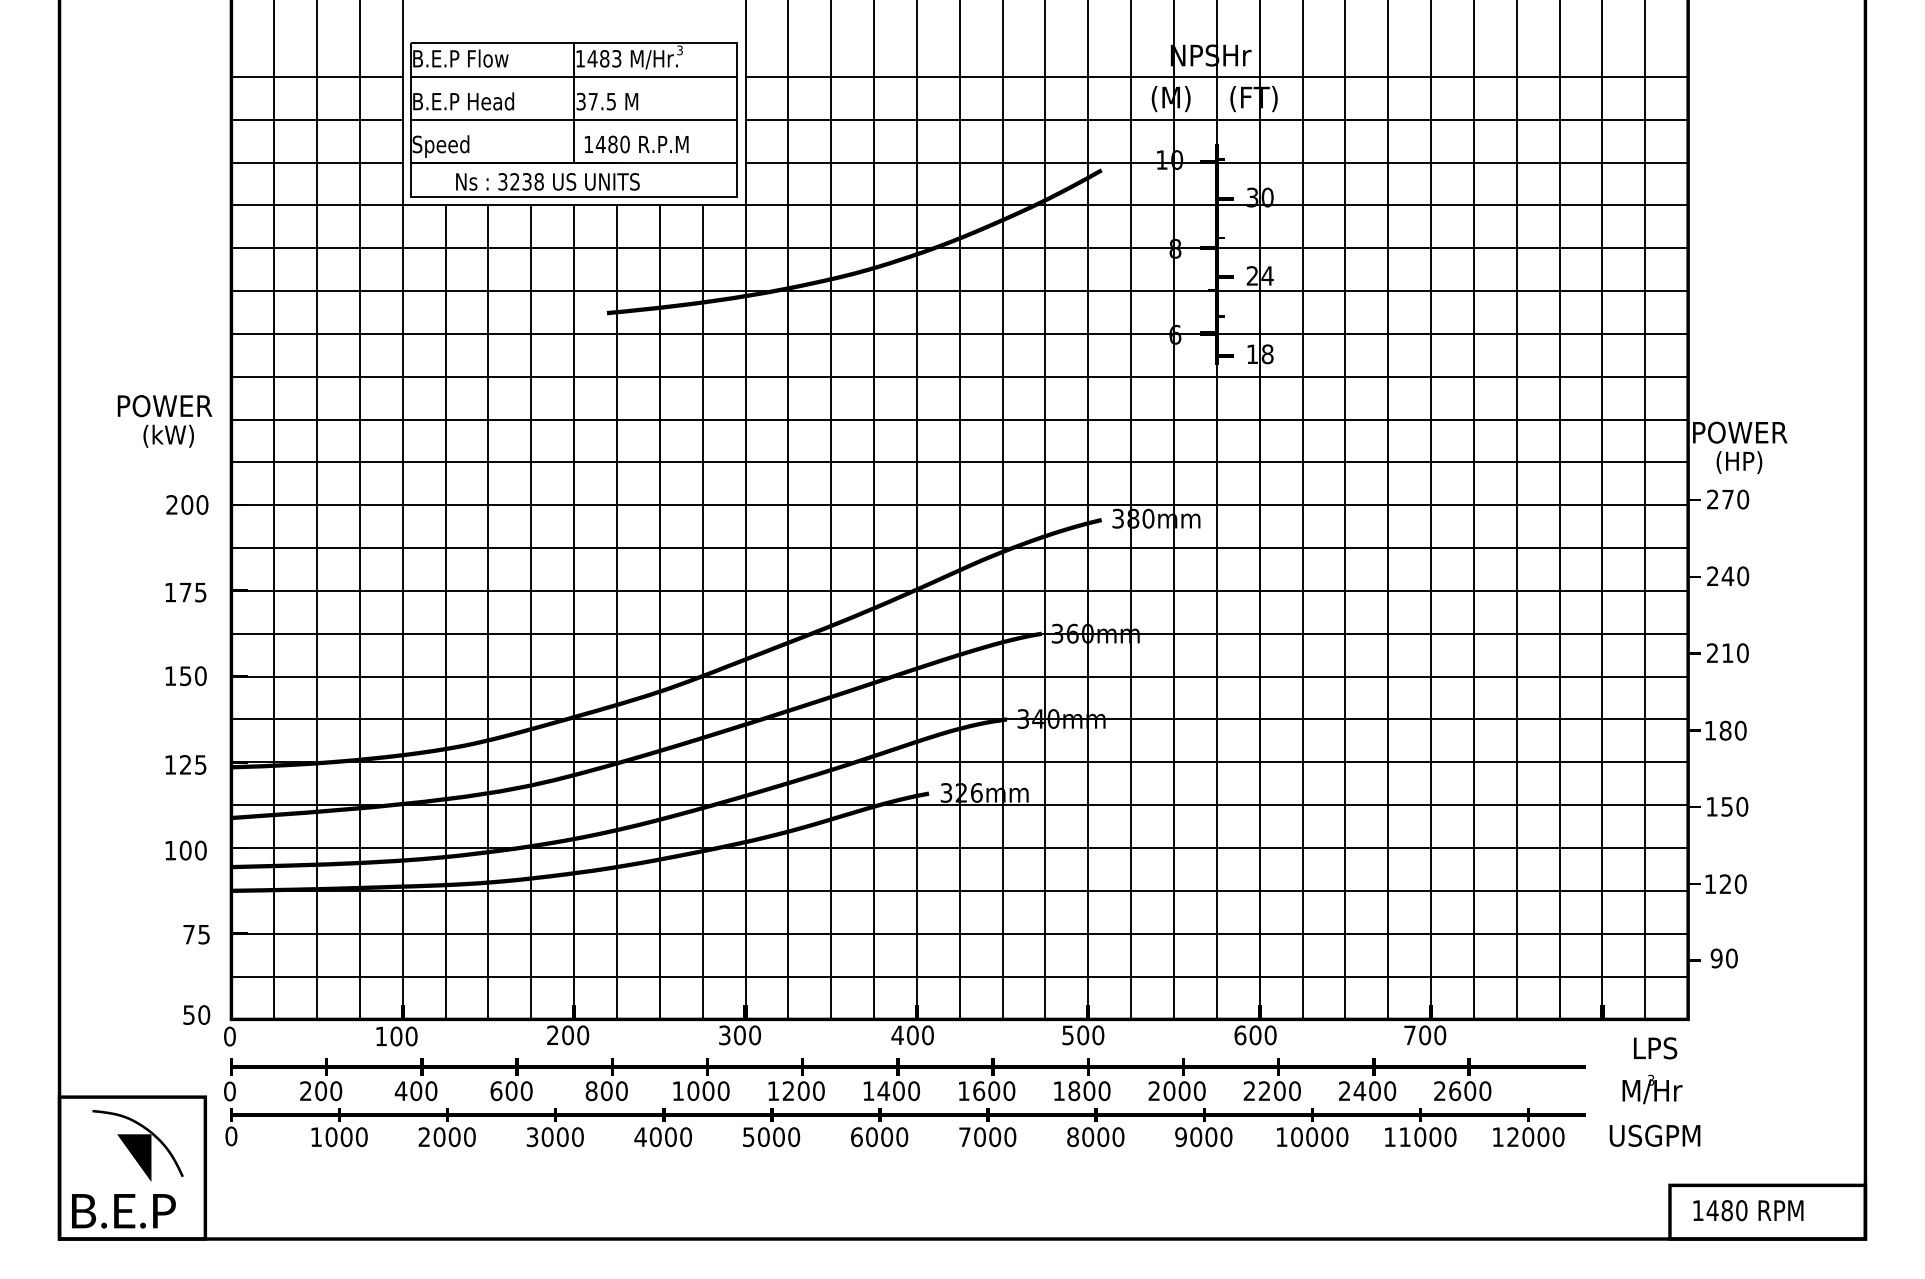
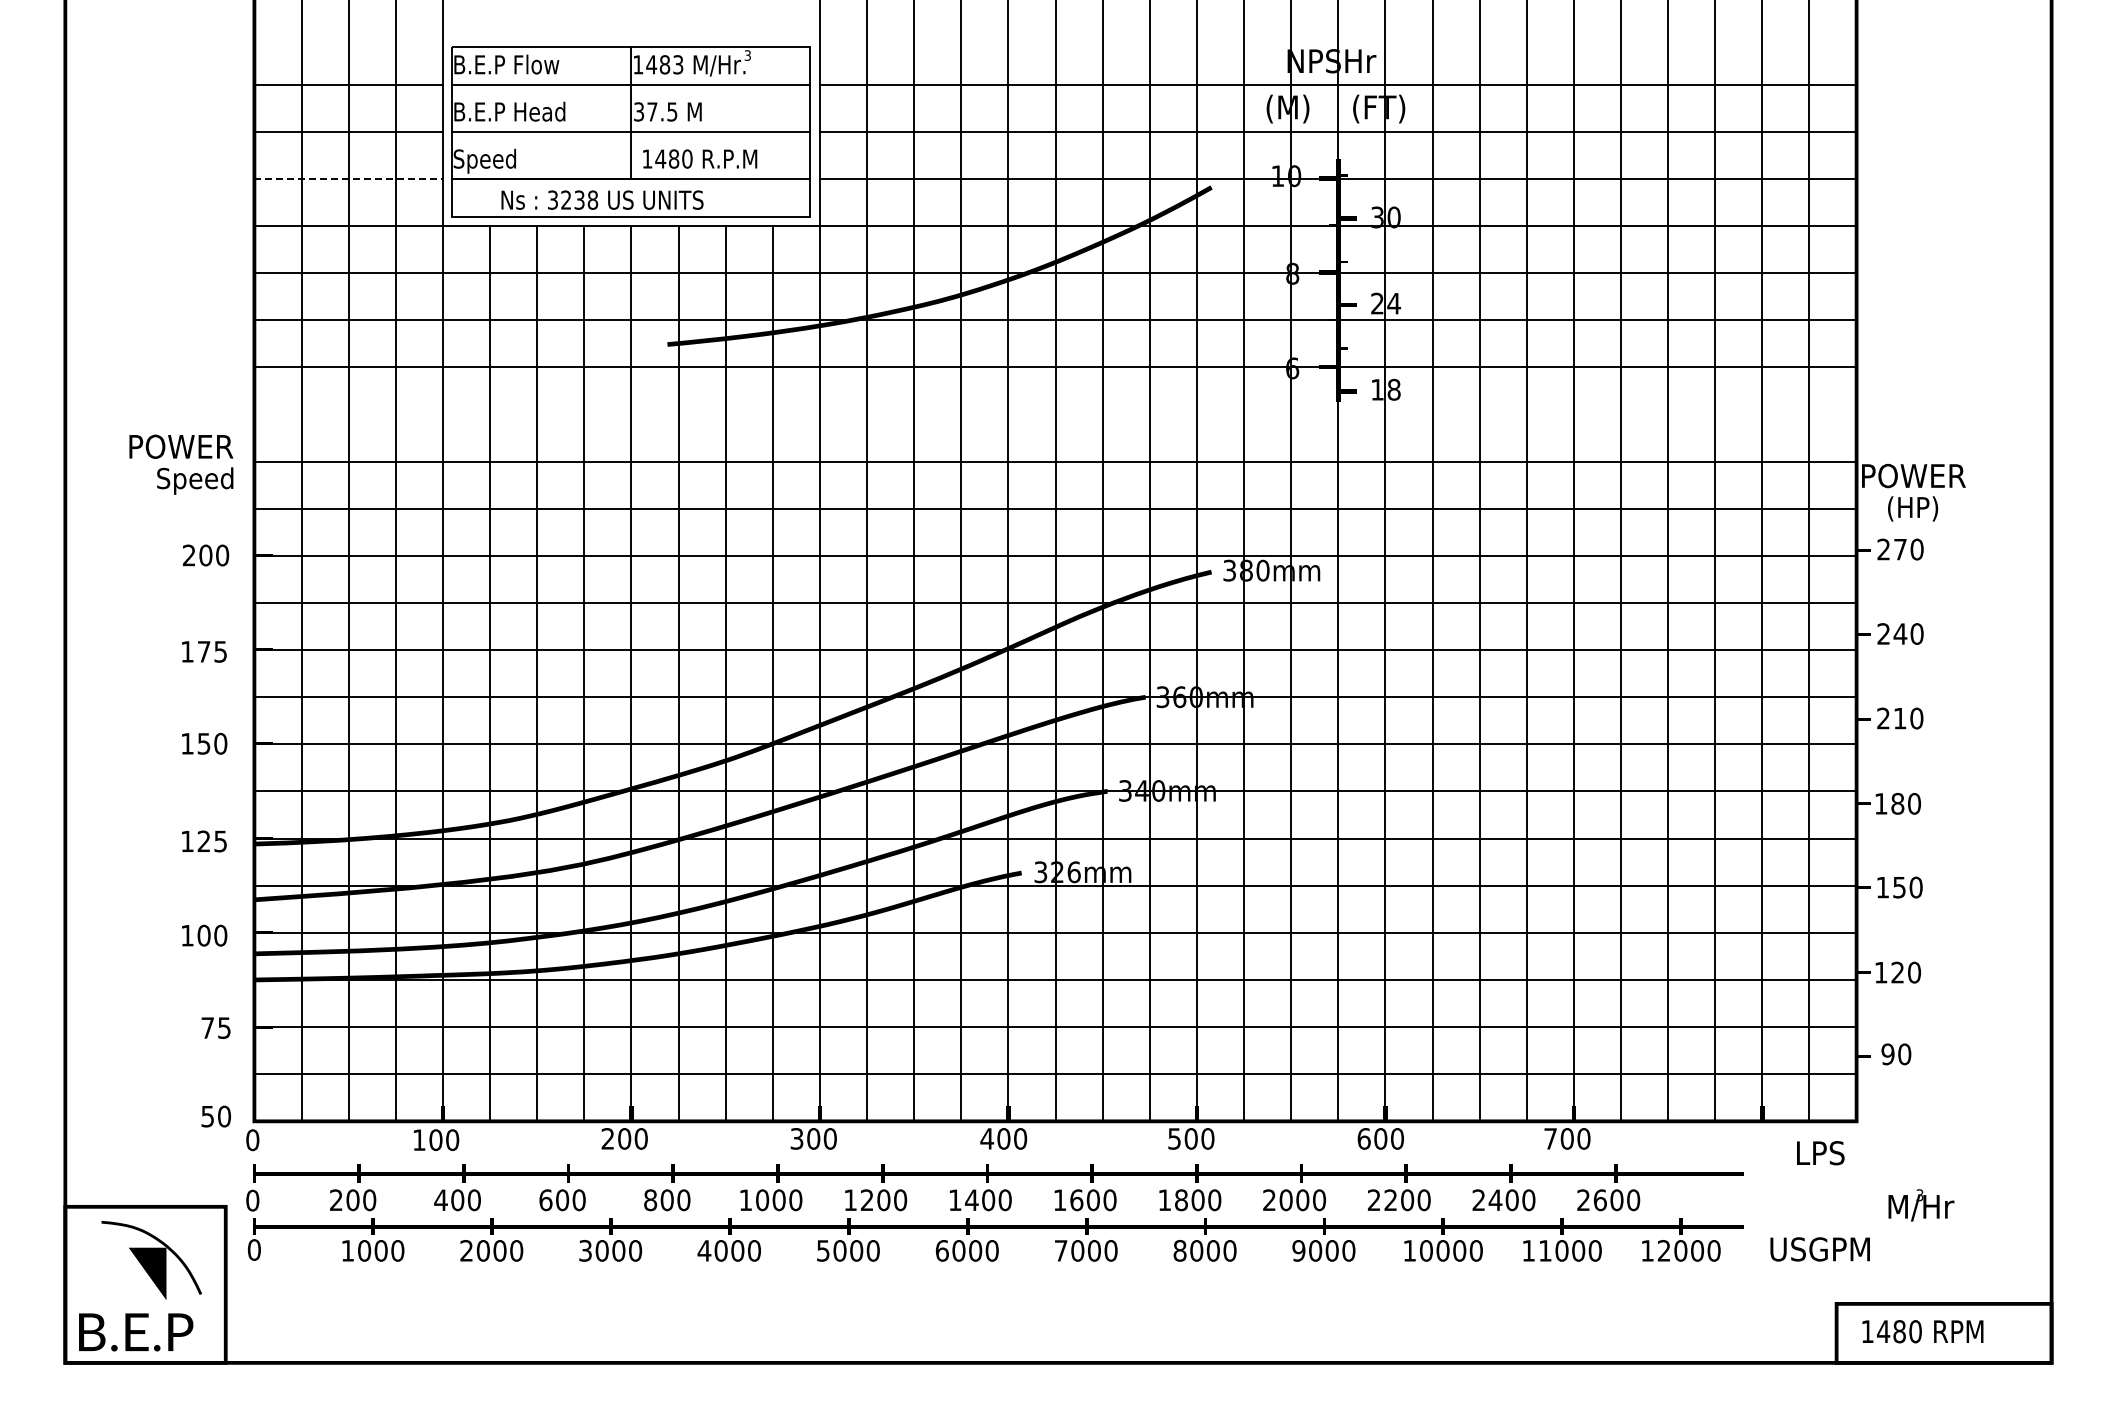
line: (317, 162) -> (349, 178), solid -> dashed
line: (959, 376) -> (1055, 414), removed
text: (177, 436) -> (195, 480), (kW) -> Speed
text: (1652, 1089) -> (1921, 1205), moved

